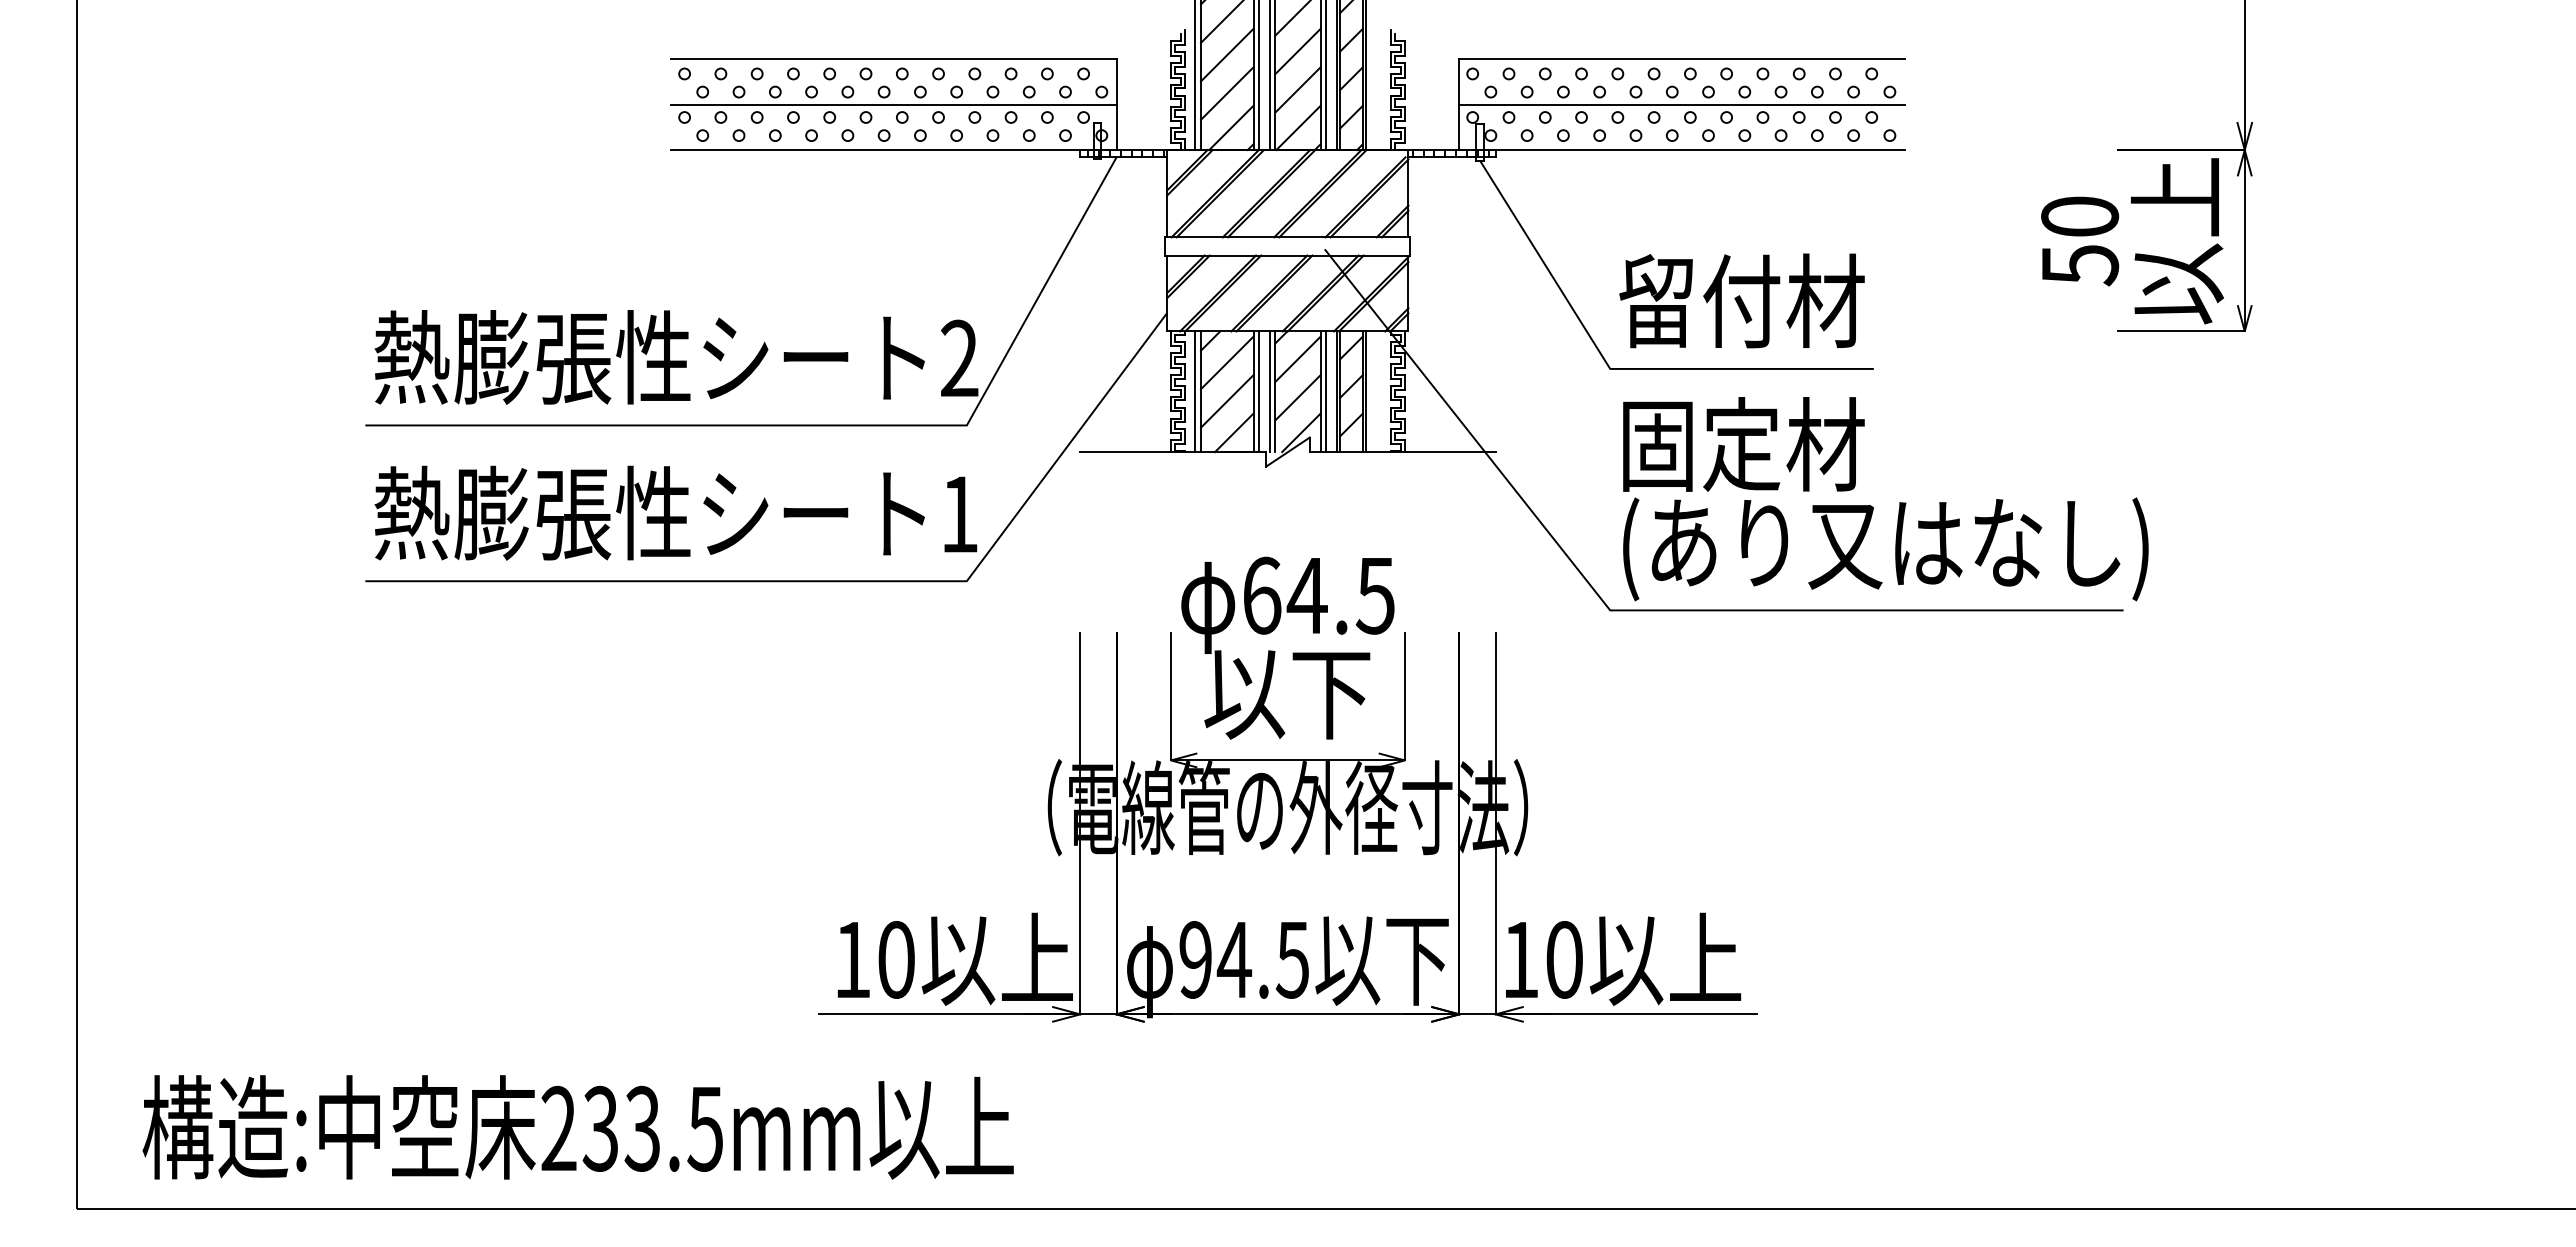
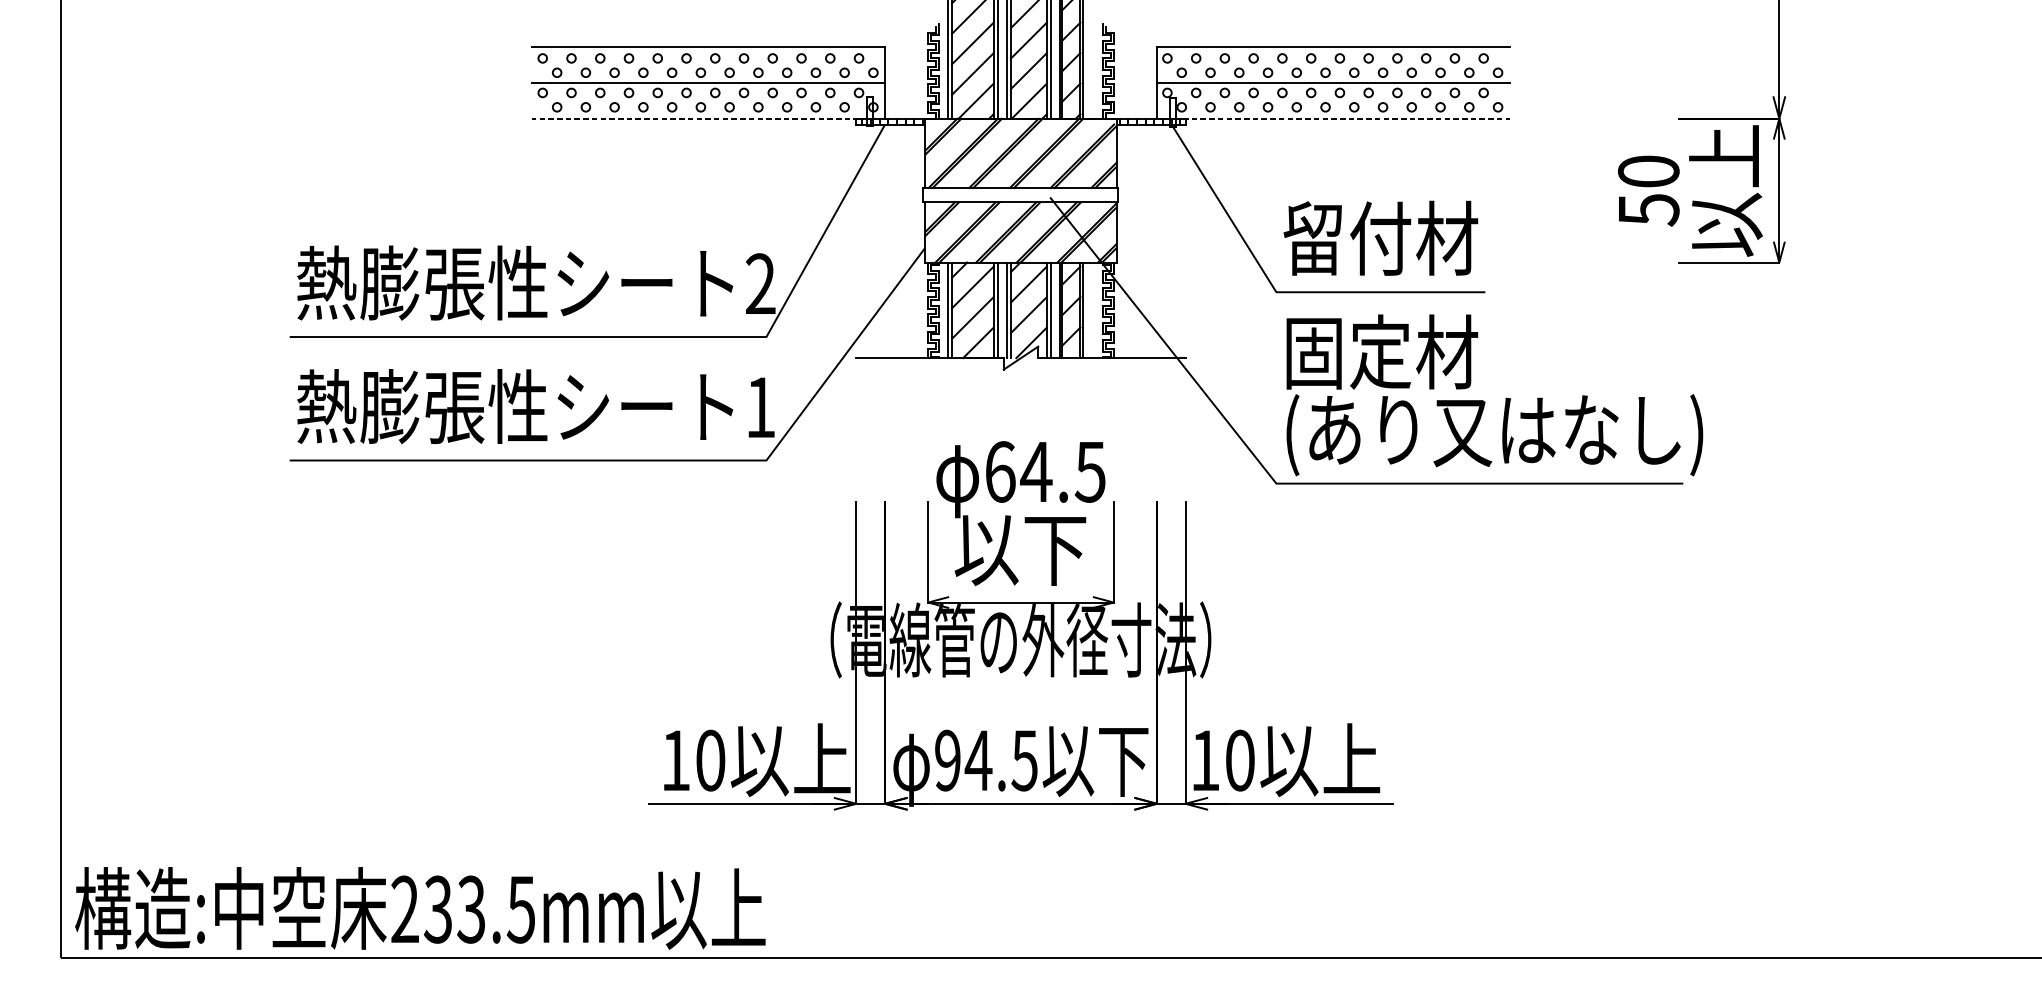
line: (893, 150) -> (708, 119), solid -> dashed
line: (1682, 150) -> (1333, 119), solid -> dashed
text: (577, 1127) -> (419, 908), moved

